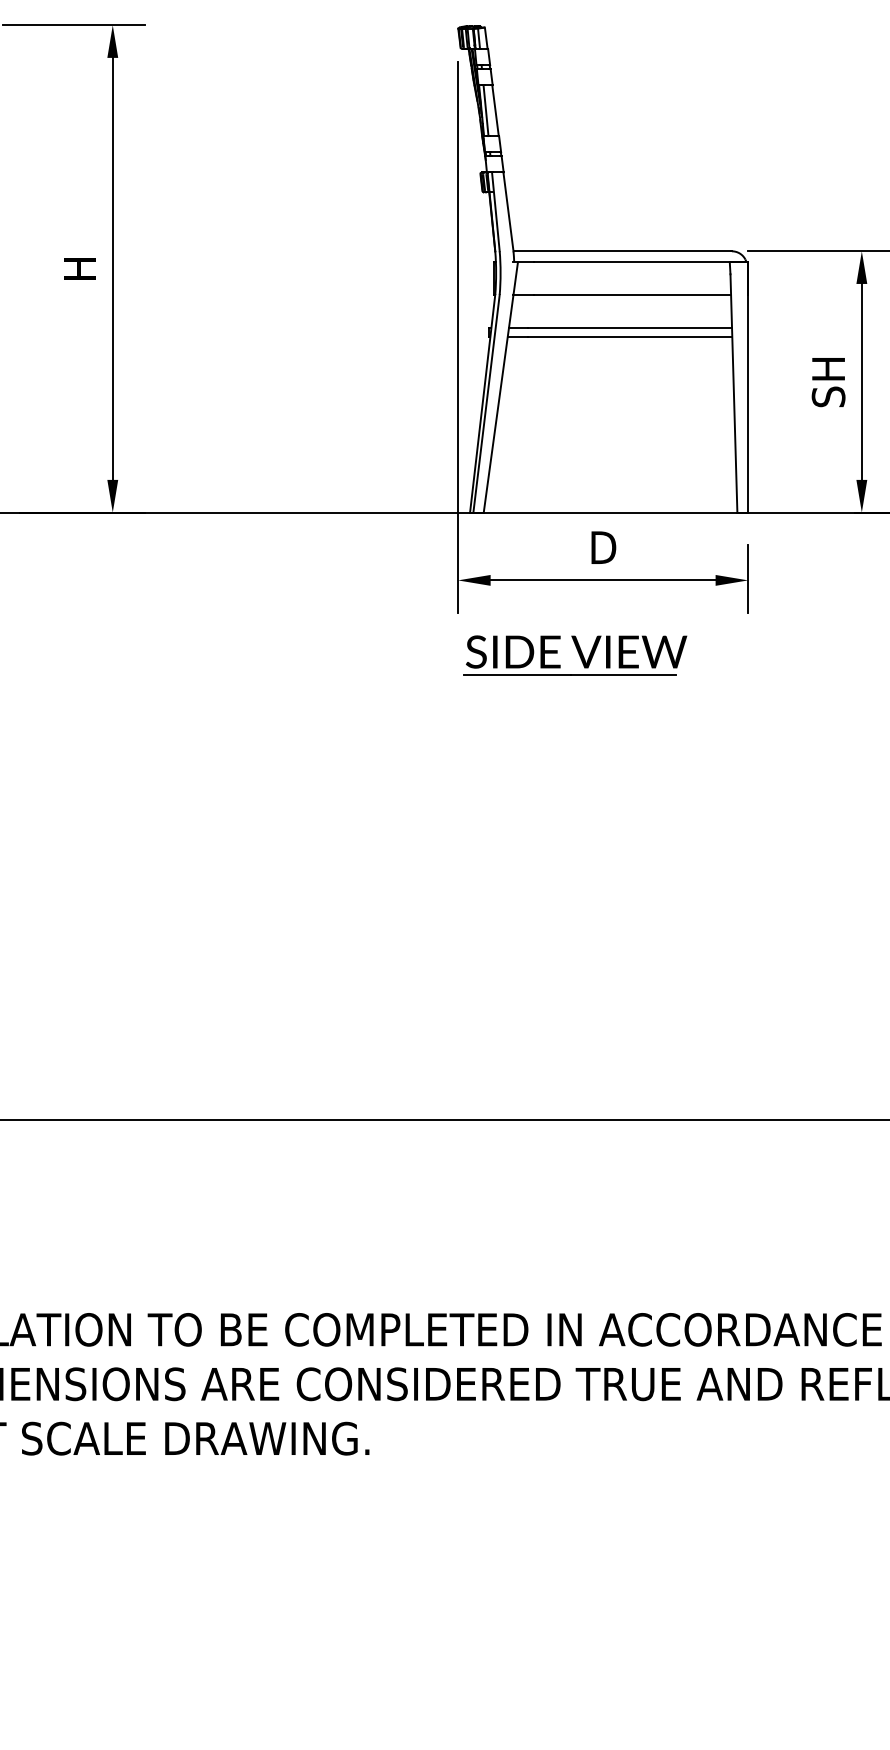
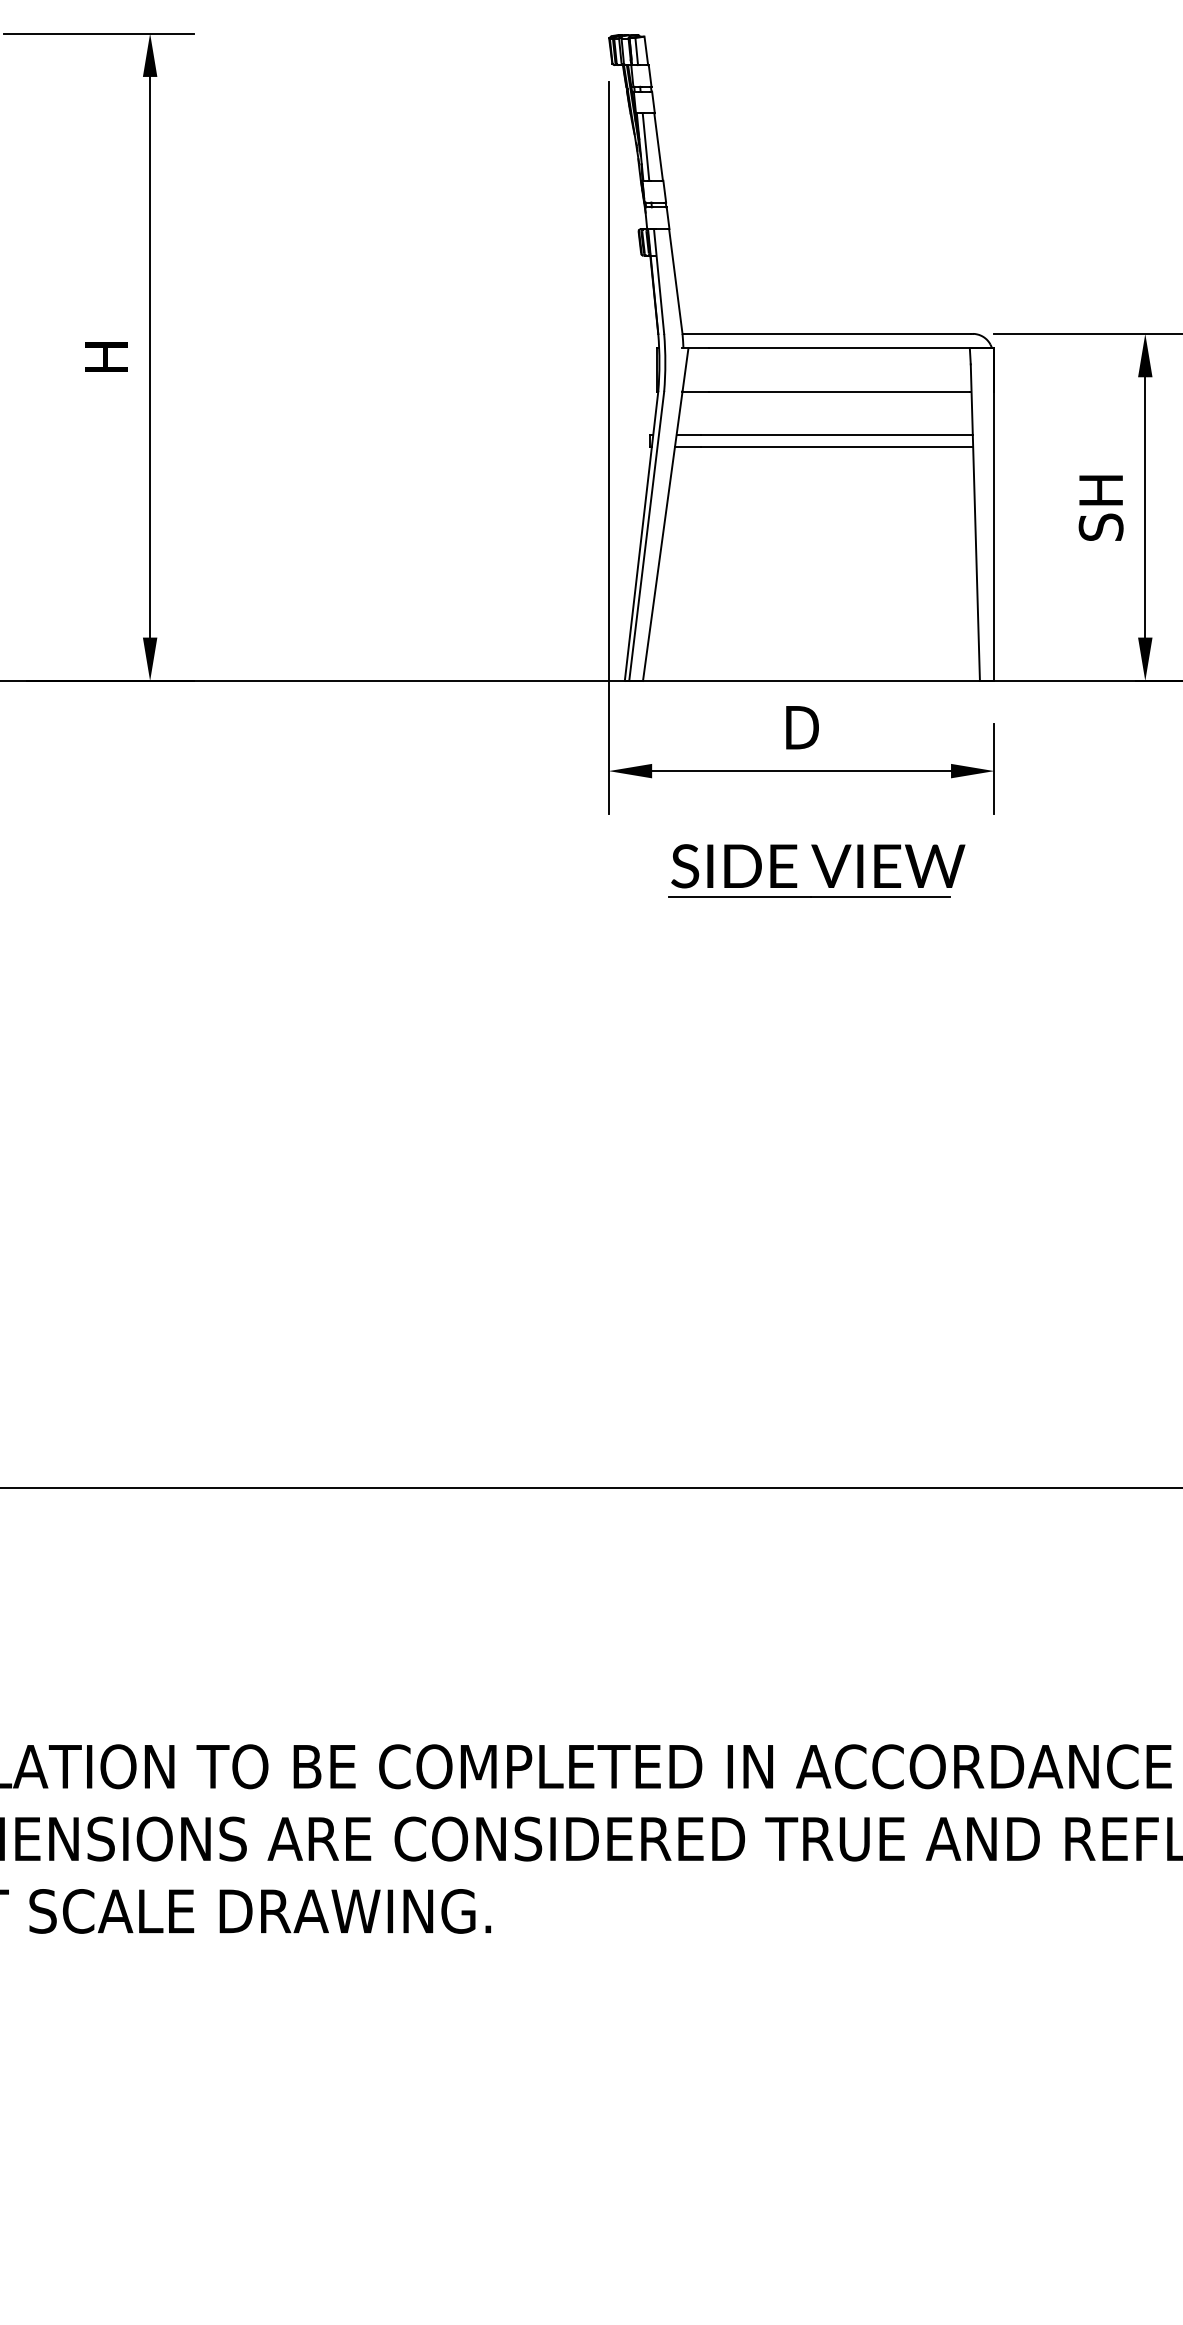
part: (575, 655) -> (816, 870), moved

